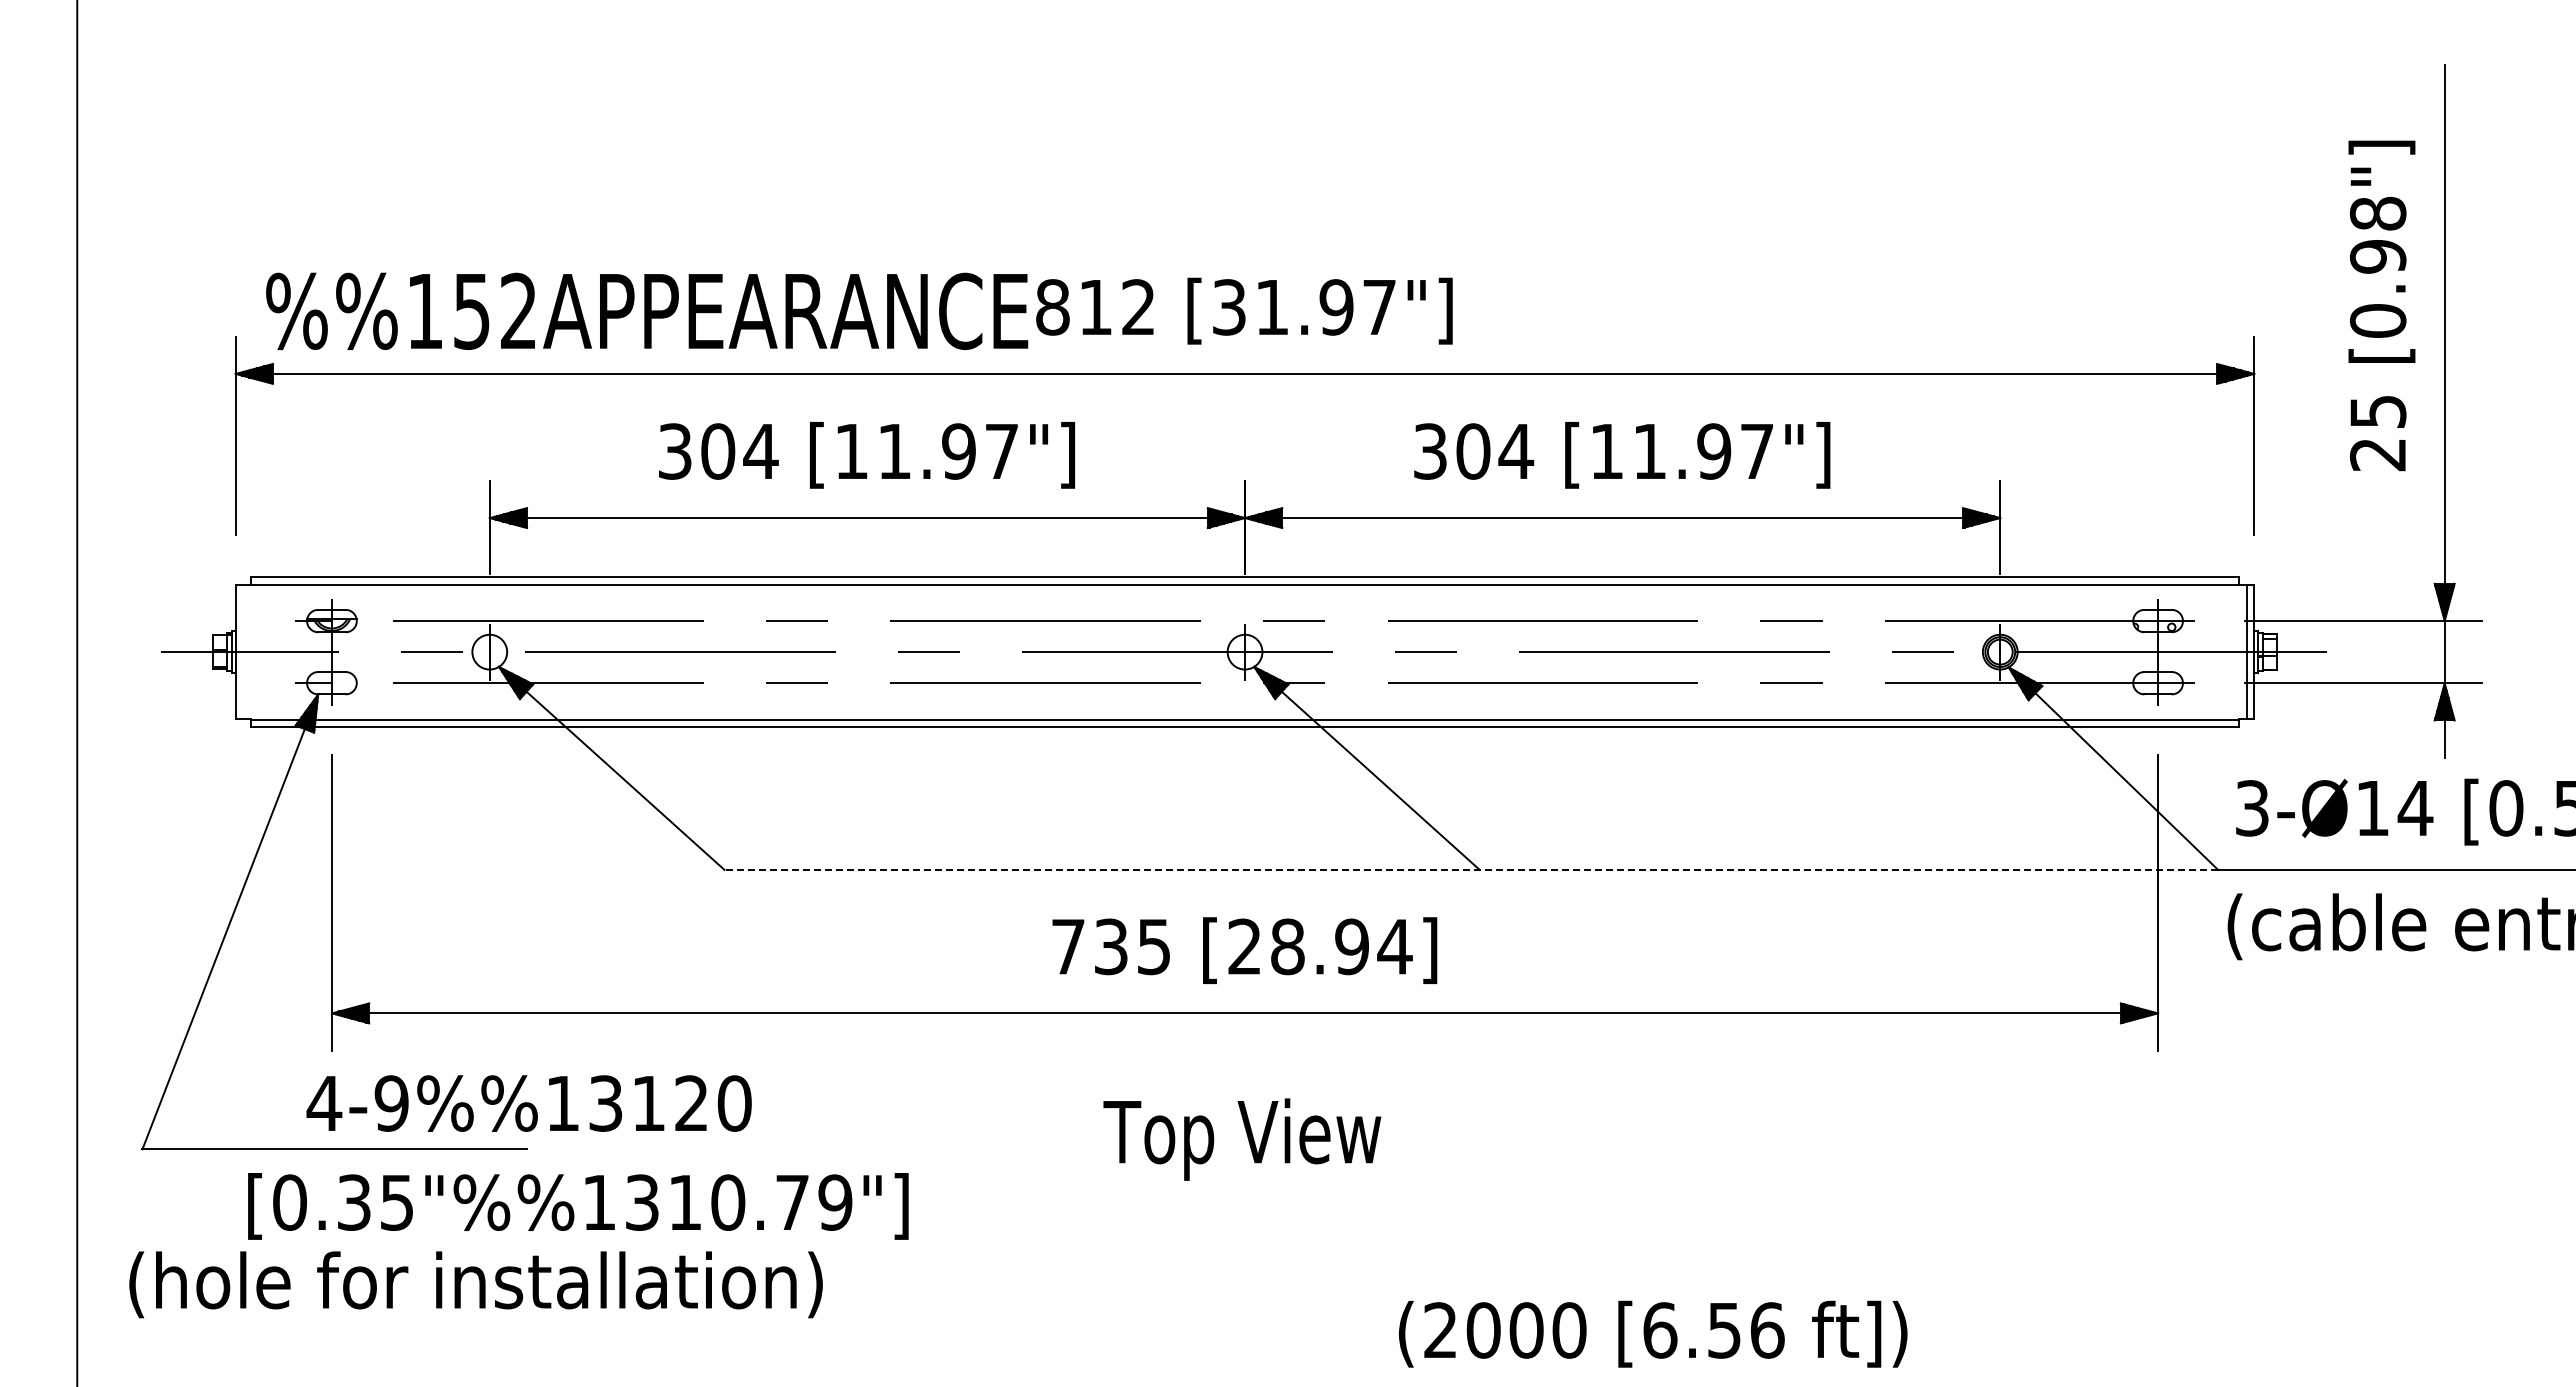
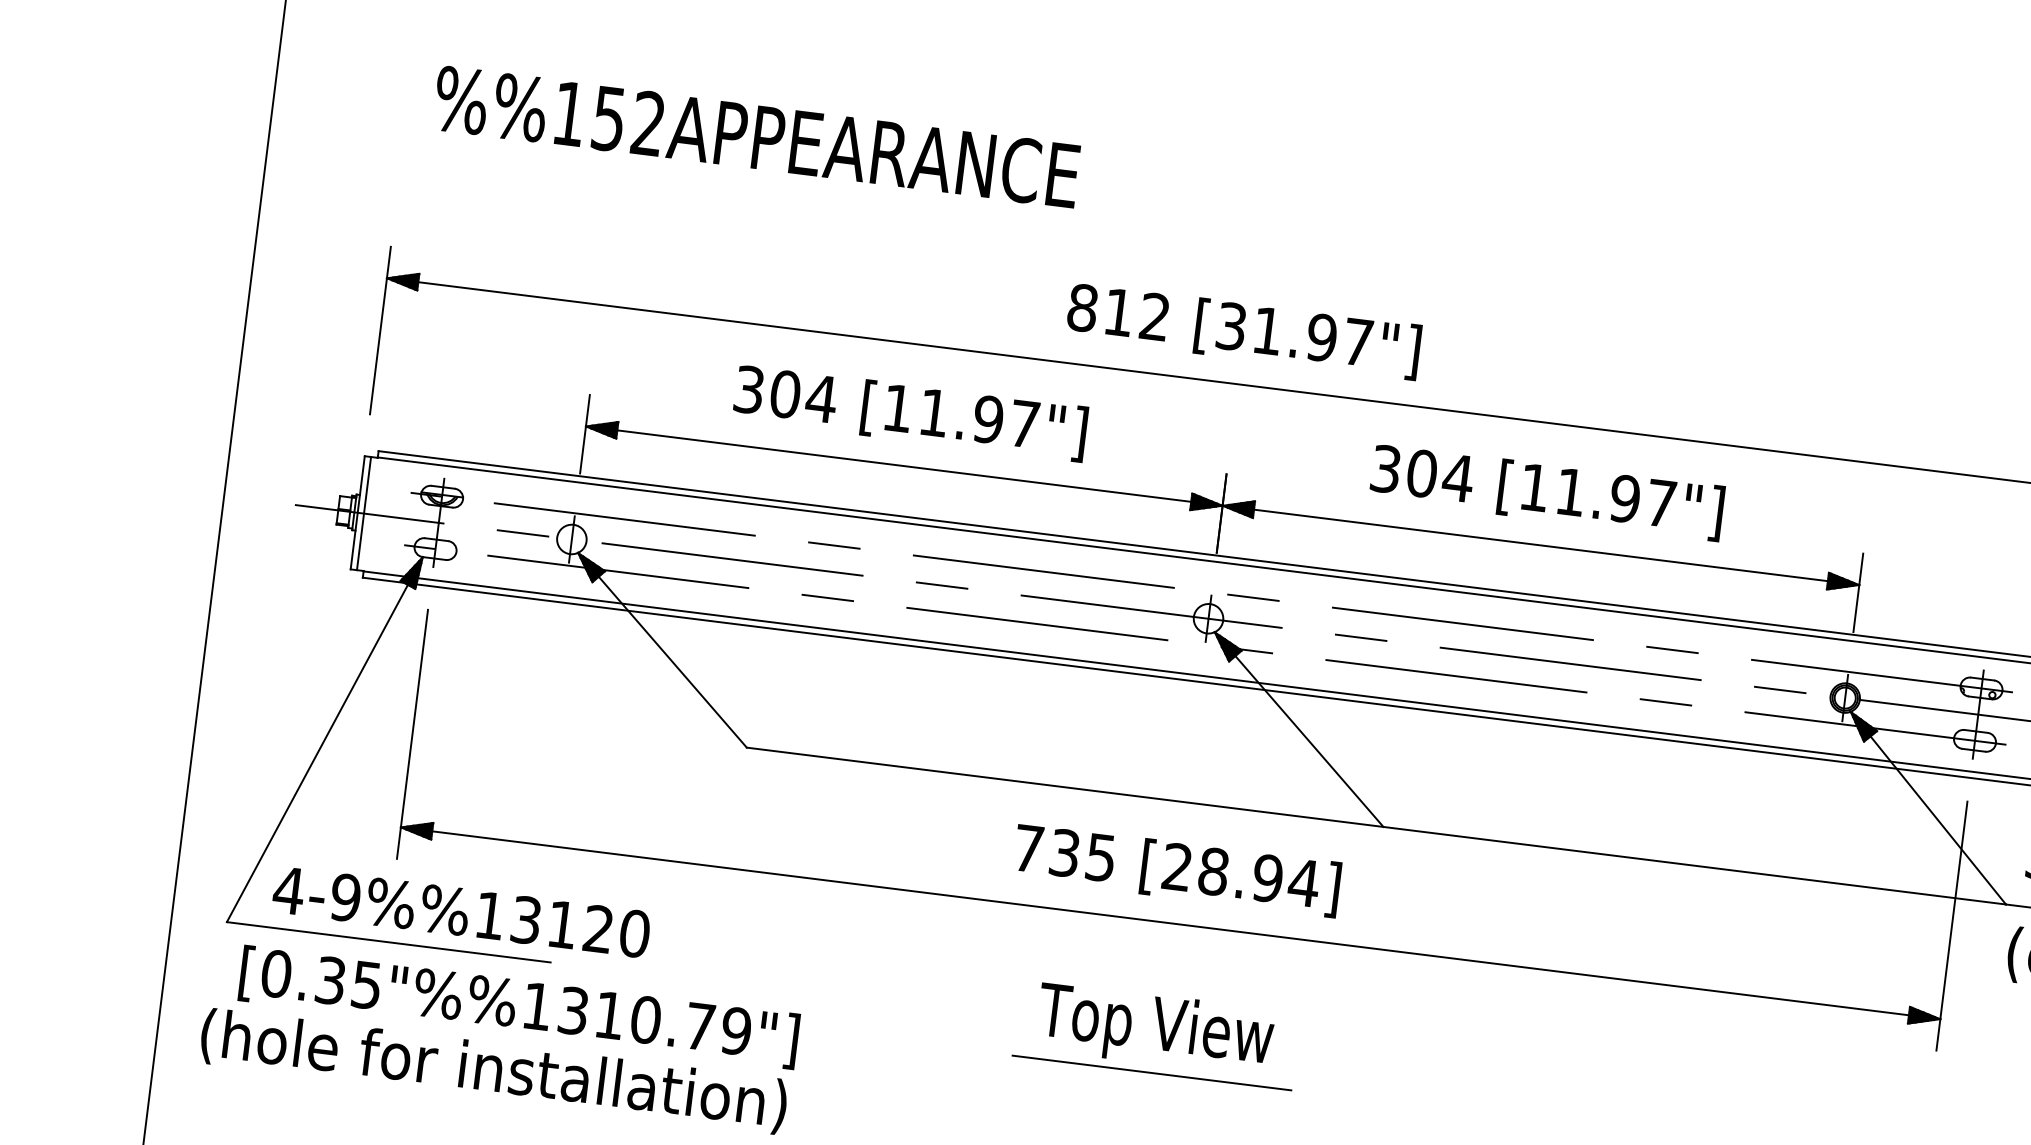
text: (647, 310) -> (757, 136), moved
line: (243, 652) -> (364, 513), added
line: (1471, 869) -> (1376, 825), dashed -> solid
text: (528, 1103) -> (461, 912), moved
line: (1244, 1190) -> (1151, 1072), added
text: (578, 1206) -> (519, 1007), moved

